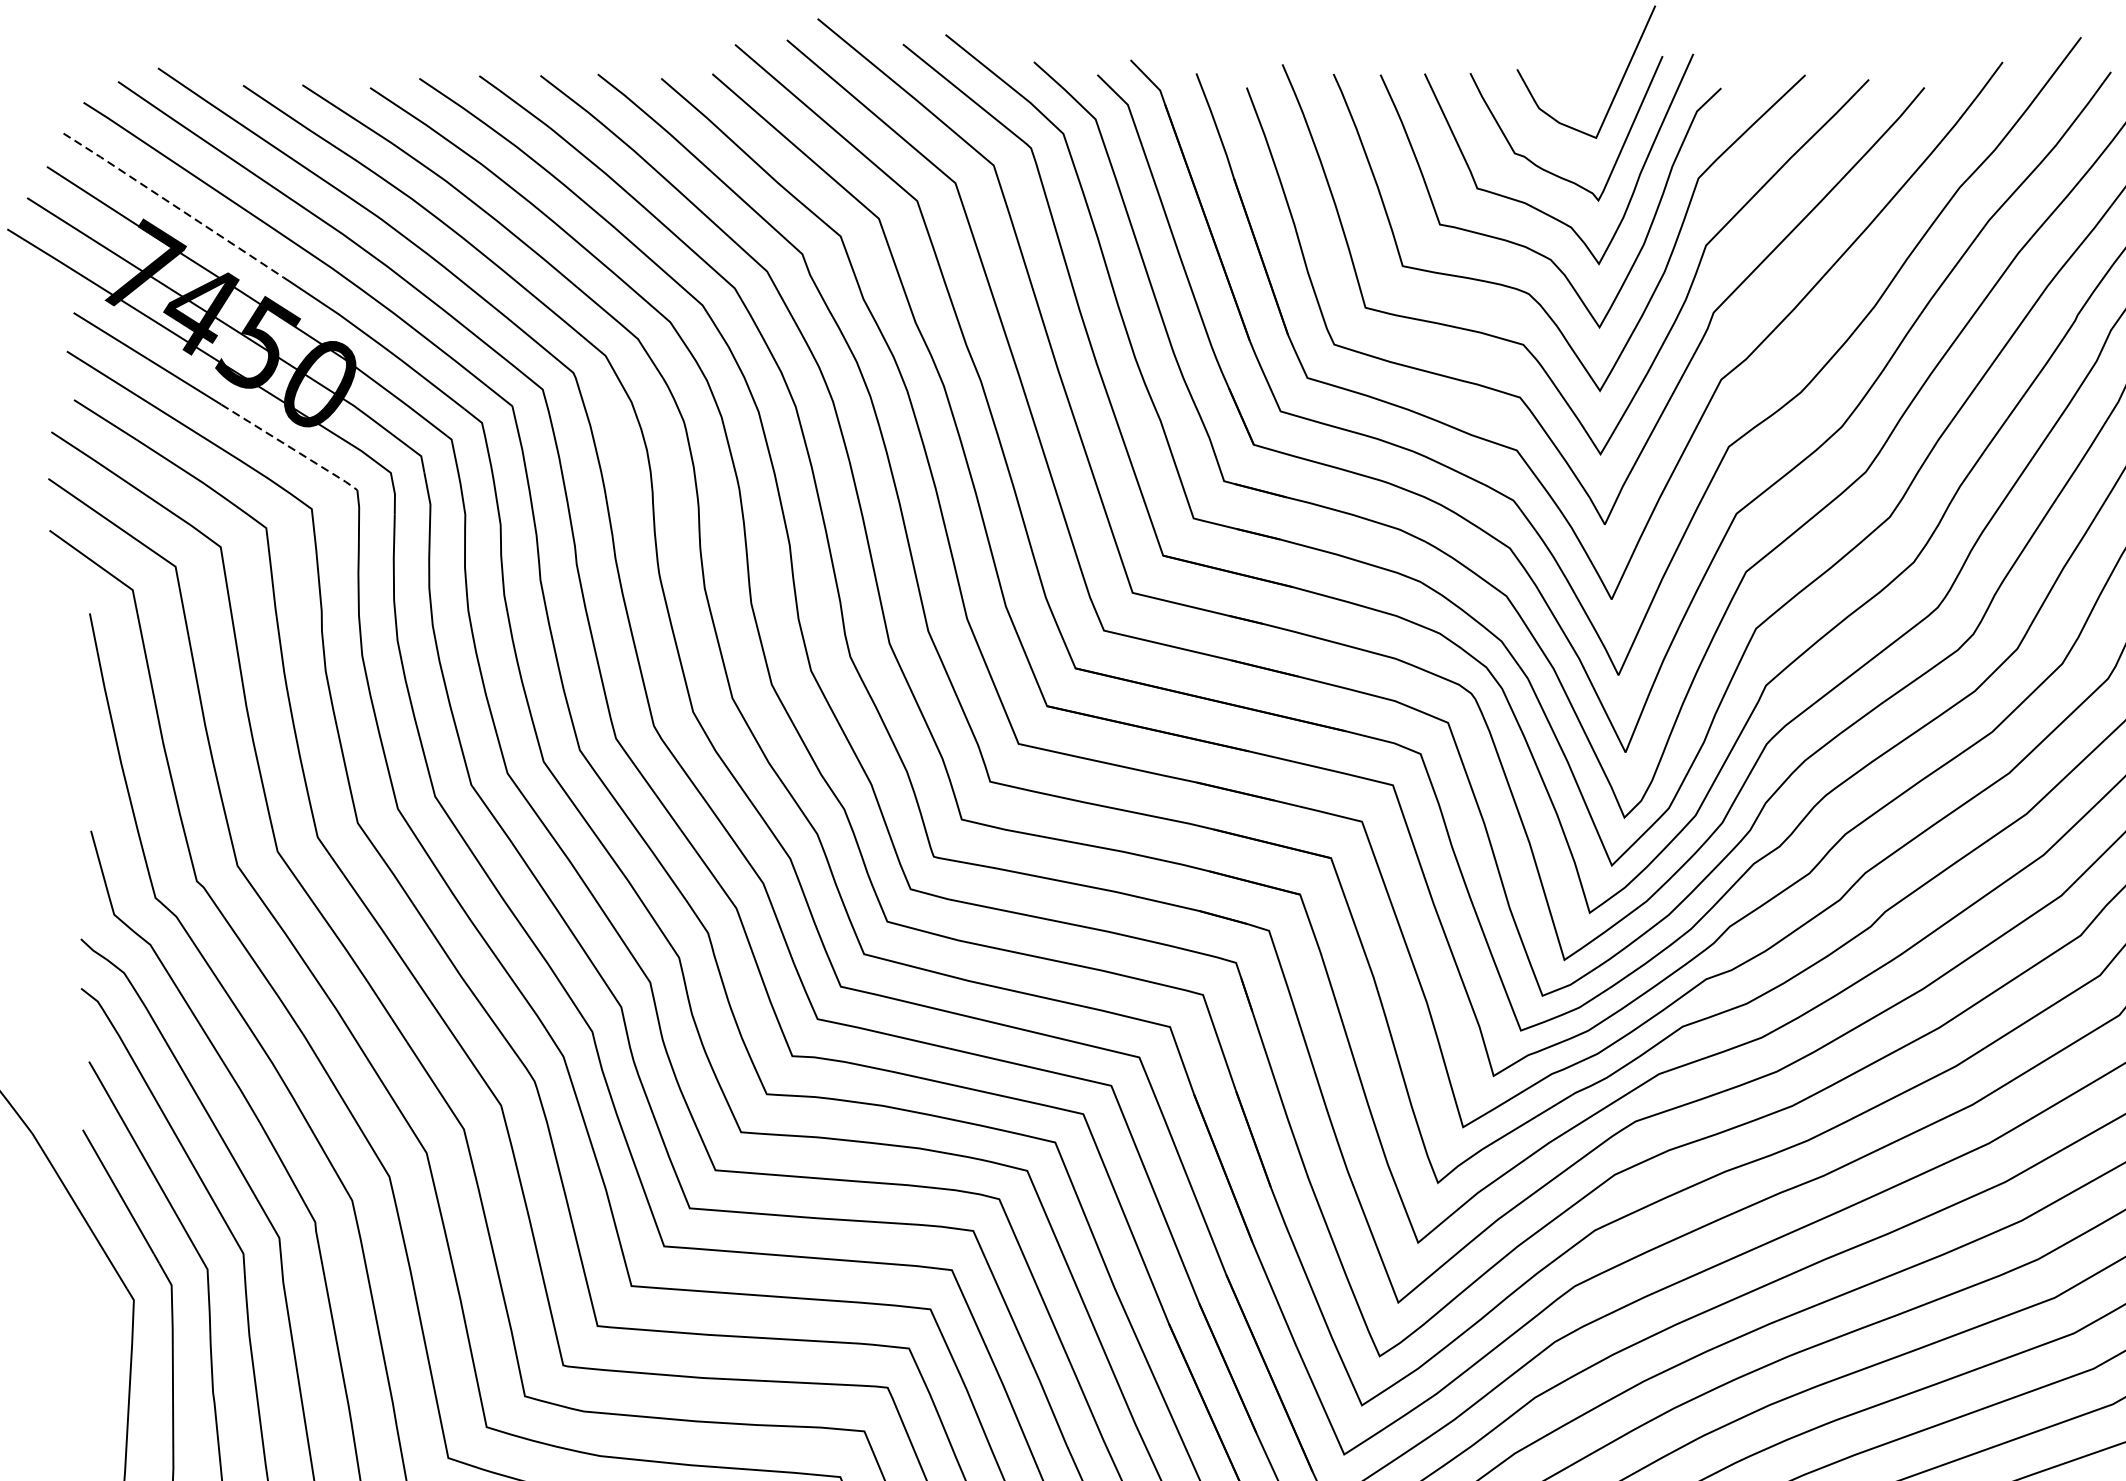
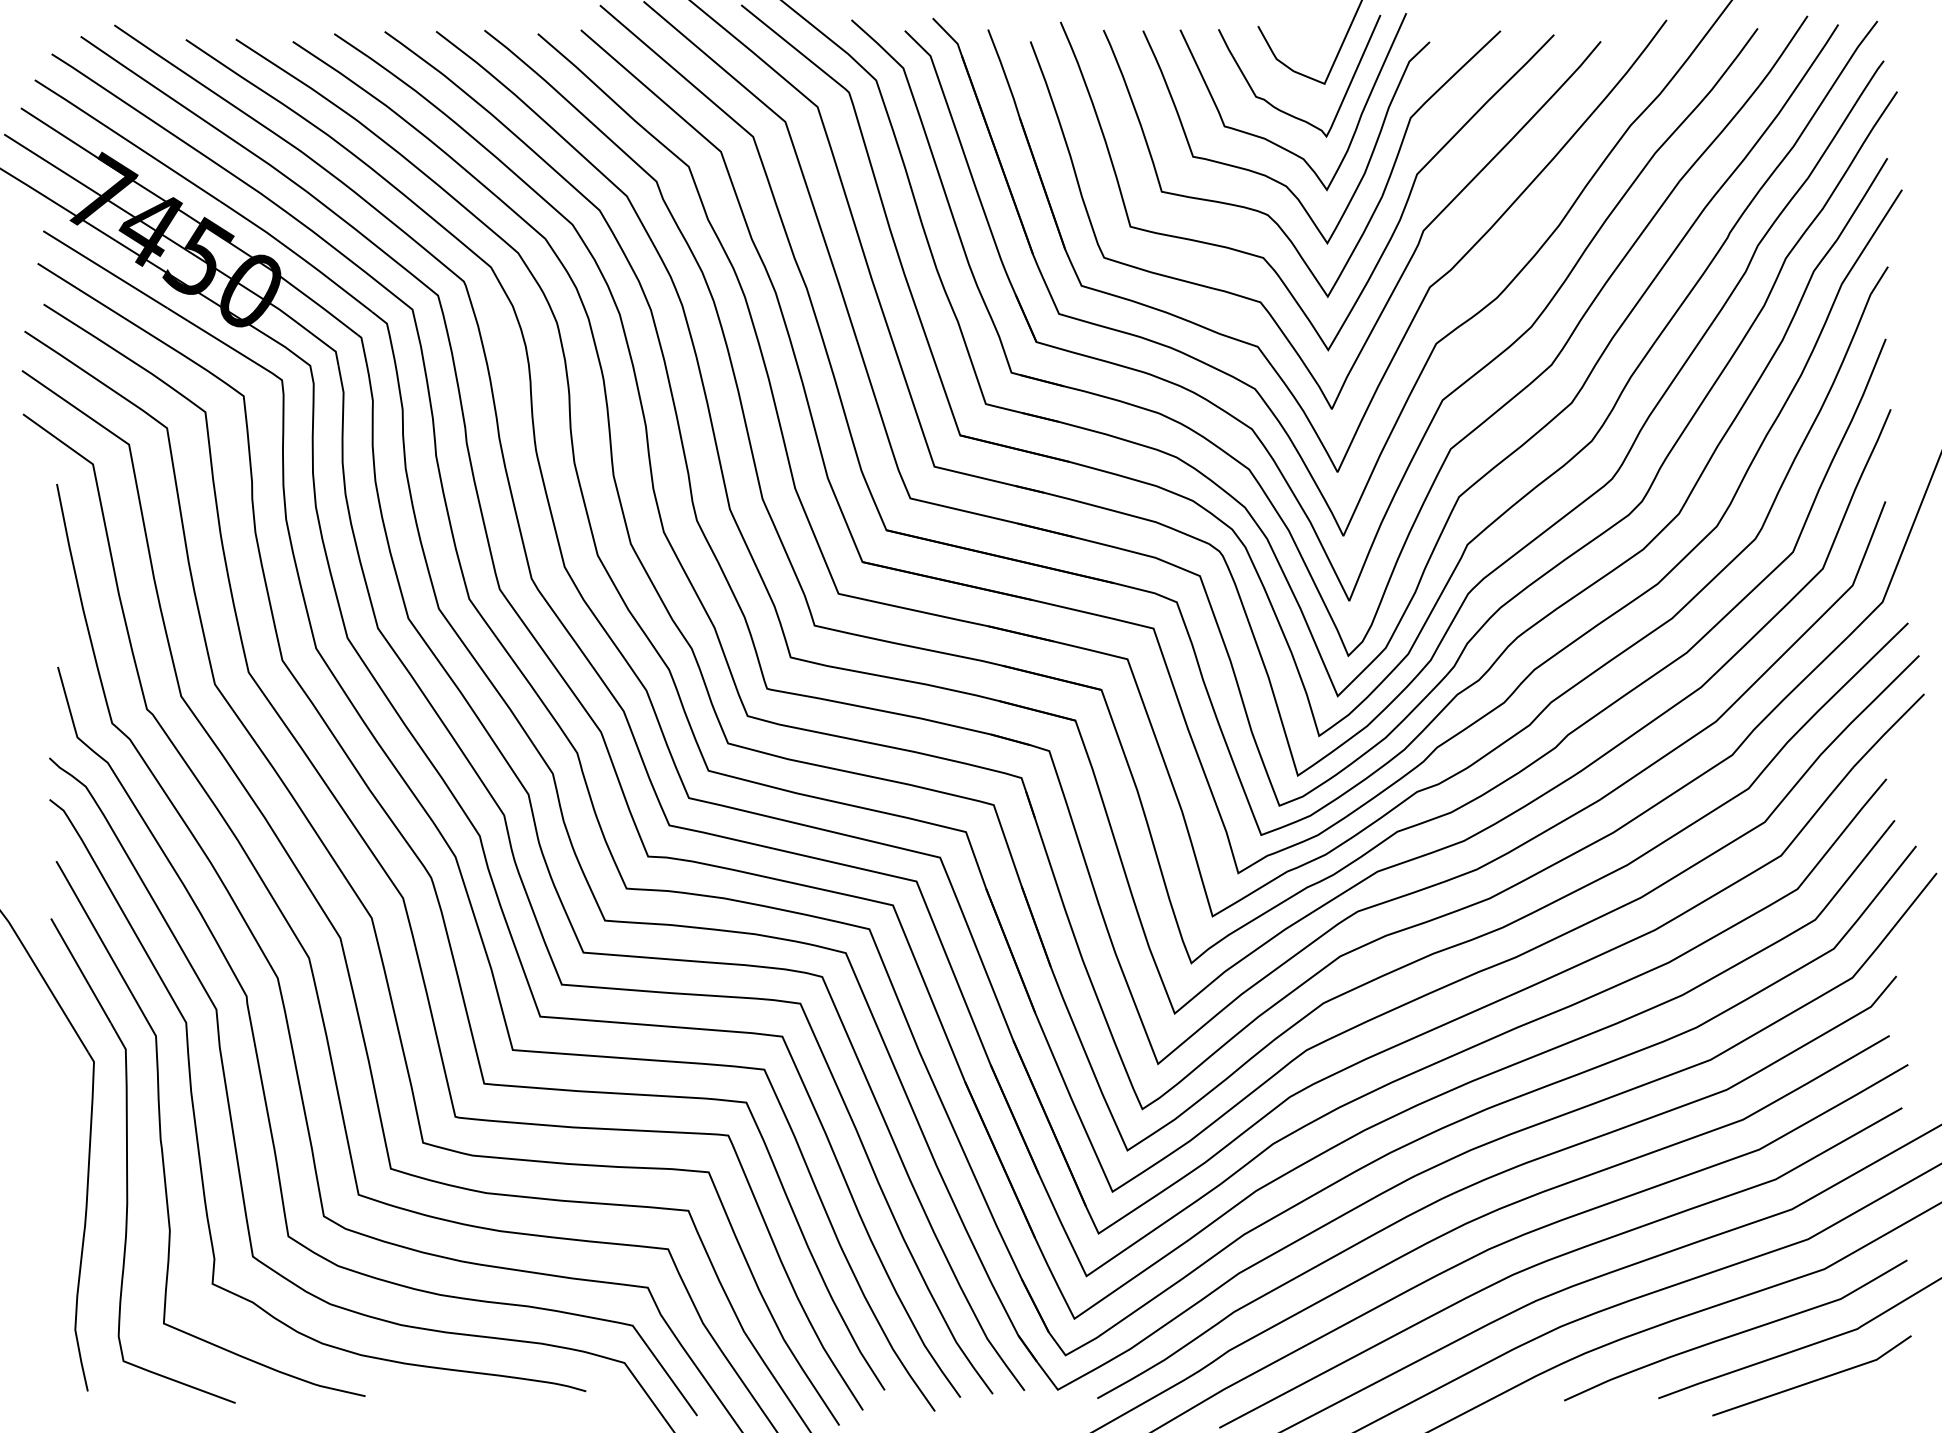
line: (172, 204) -> (126, 139), dashed -> solid
line: (291, 448) -> (226, 345), dashed -> solid

